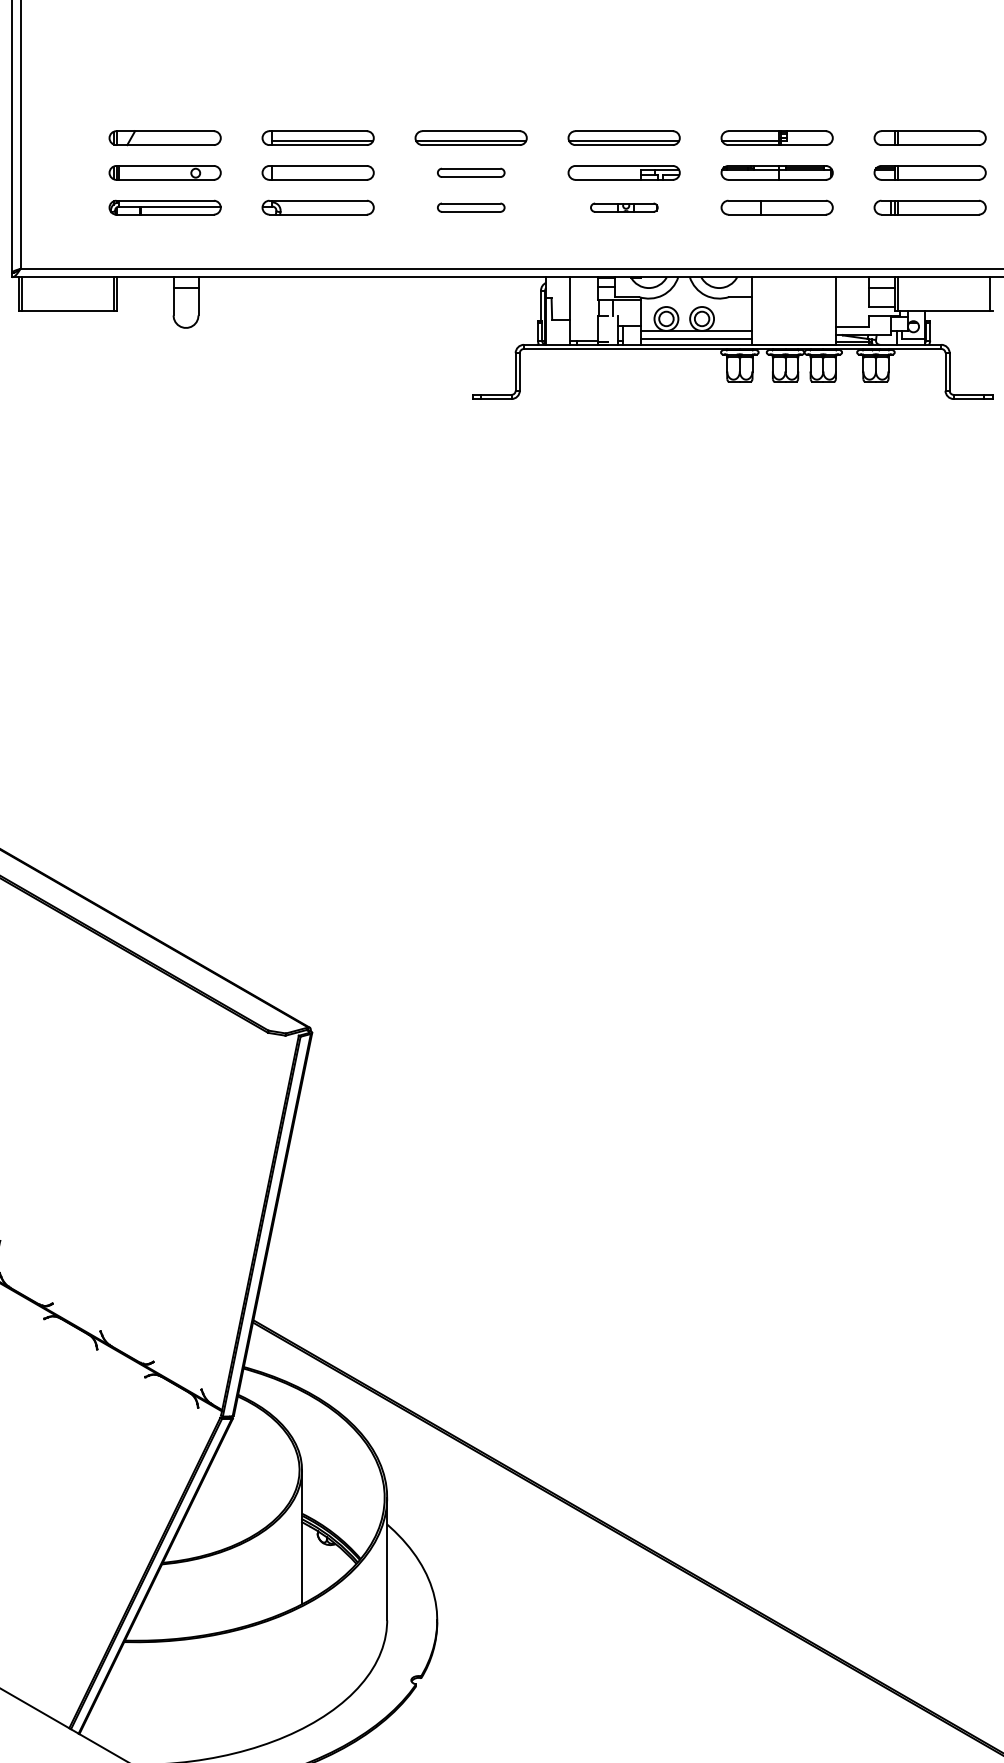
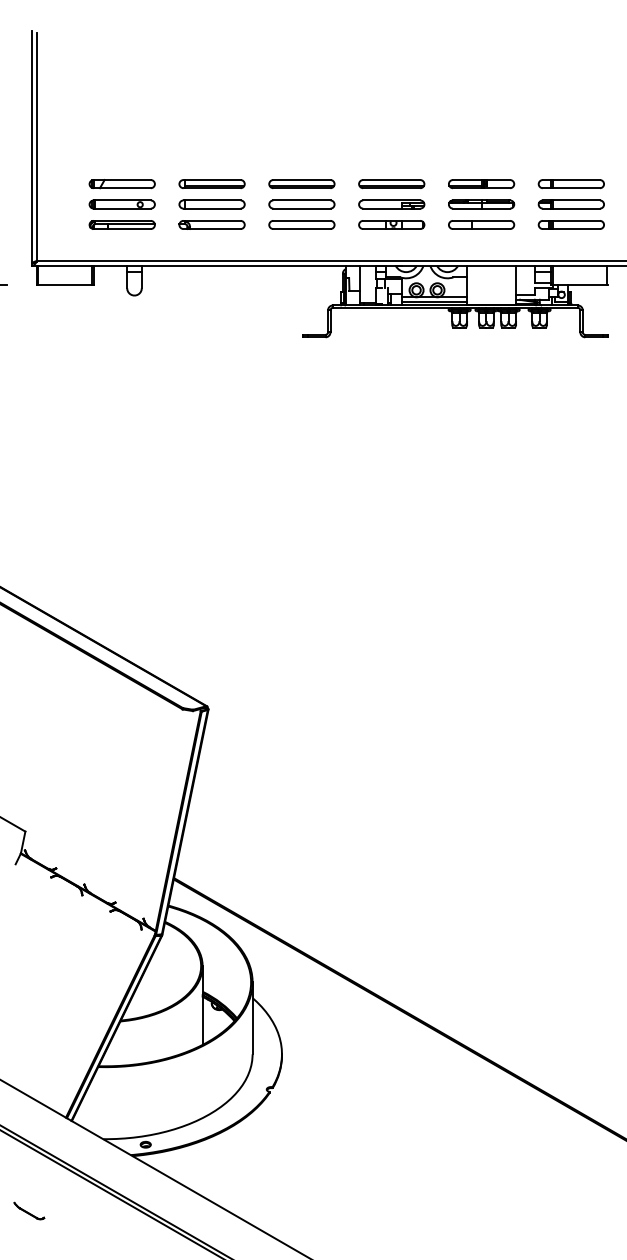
part: (470, 172) -> (301, 204), size x1.67
part: (470, 206) -> (301, 224), size x1.67
part: (623, 206) -> (391, 224), size x1.67

